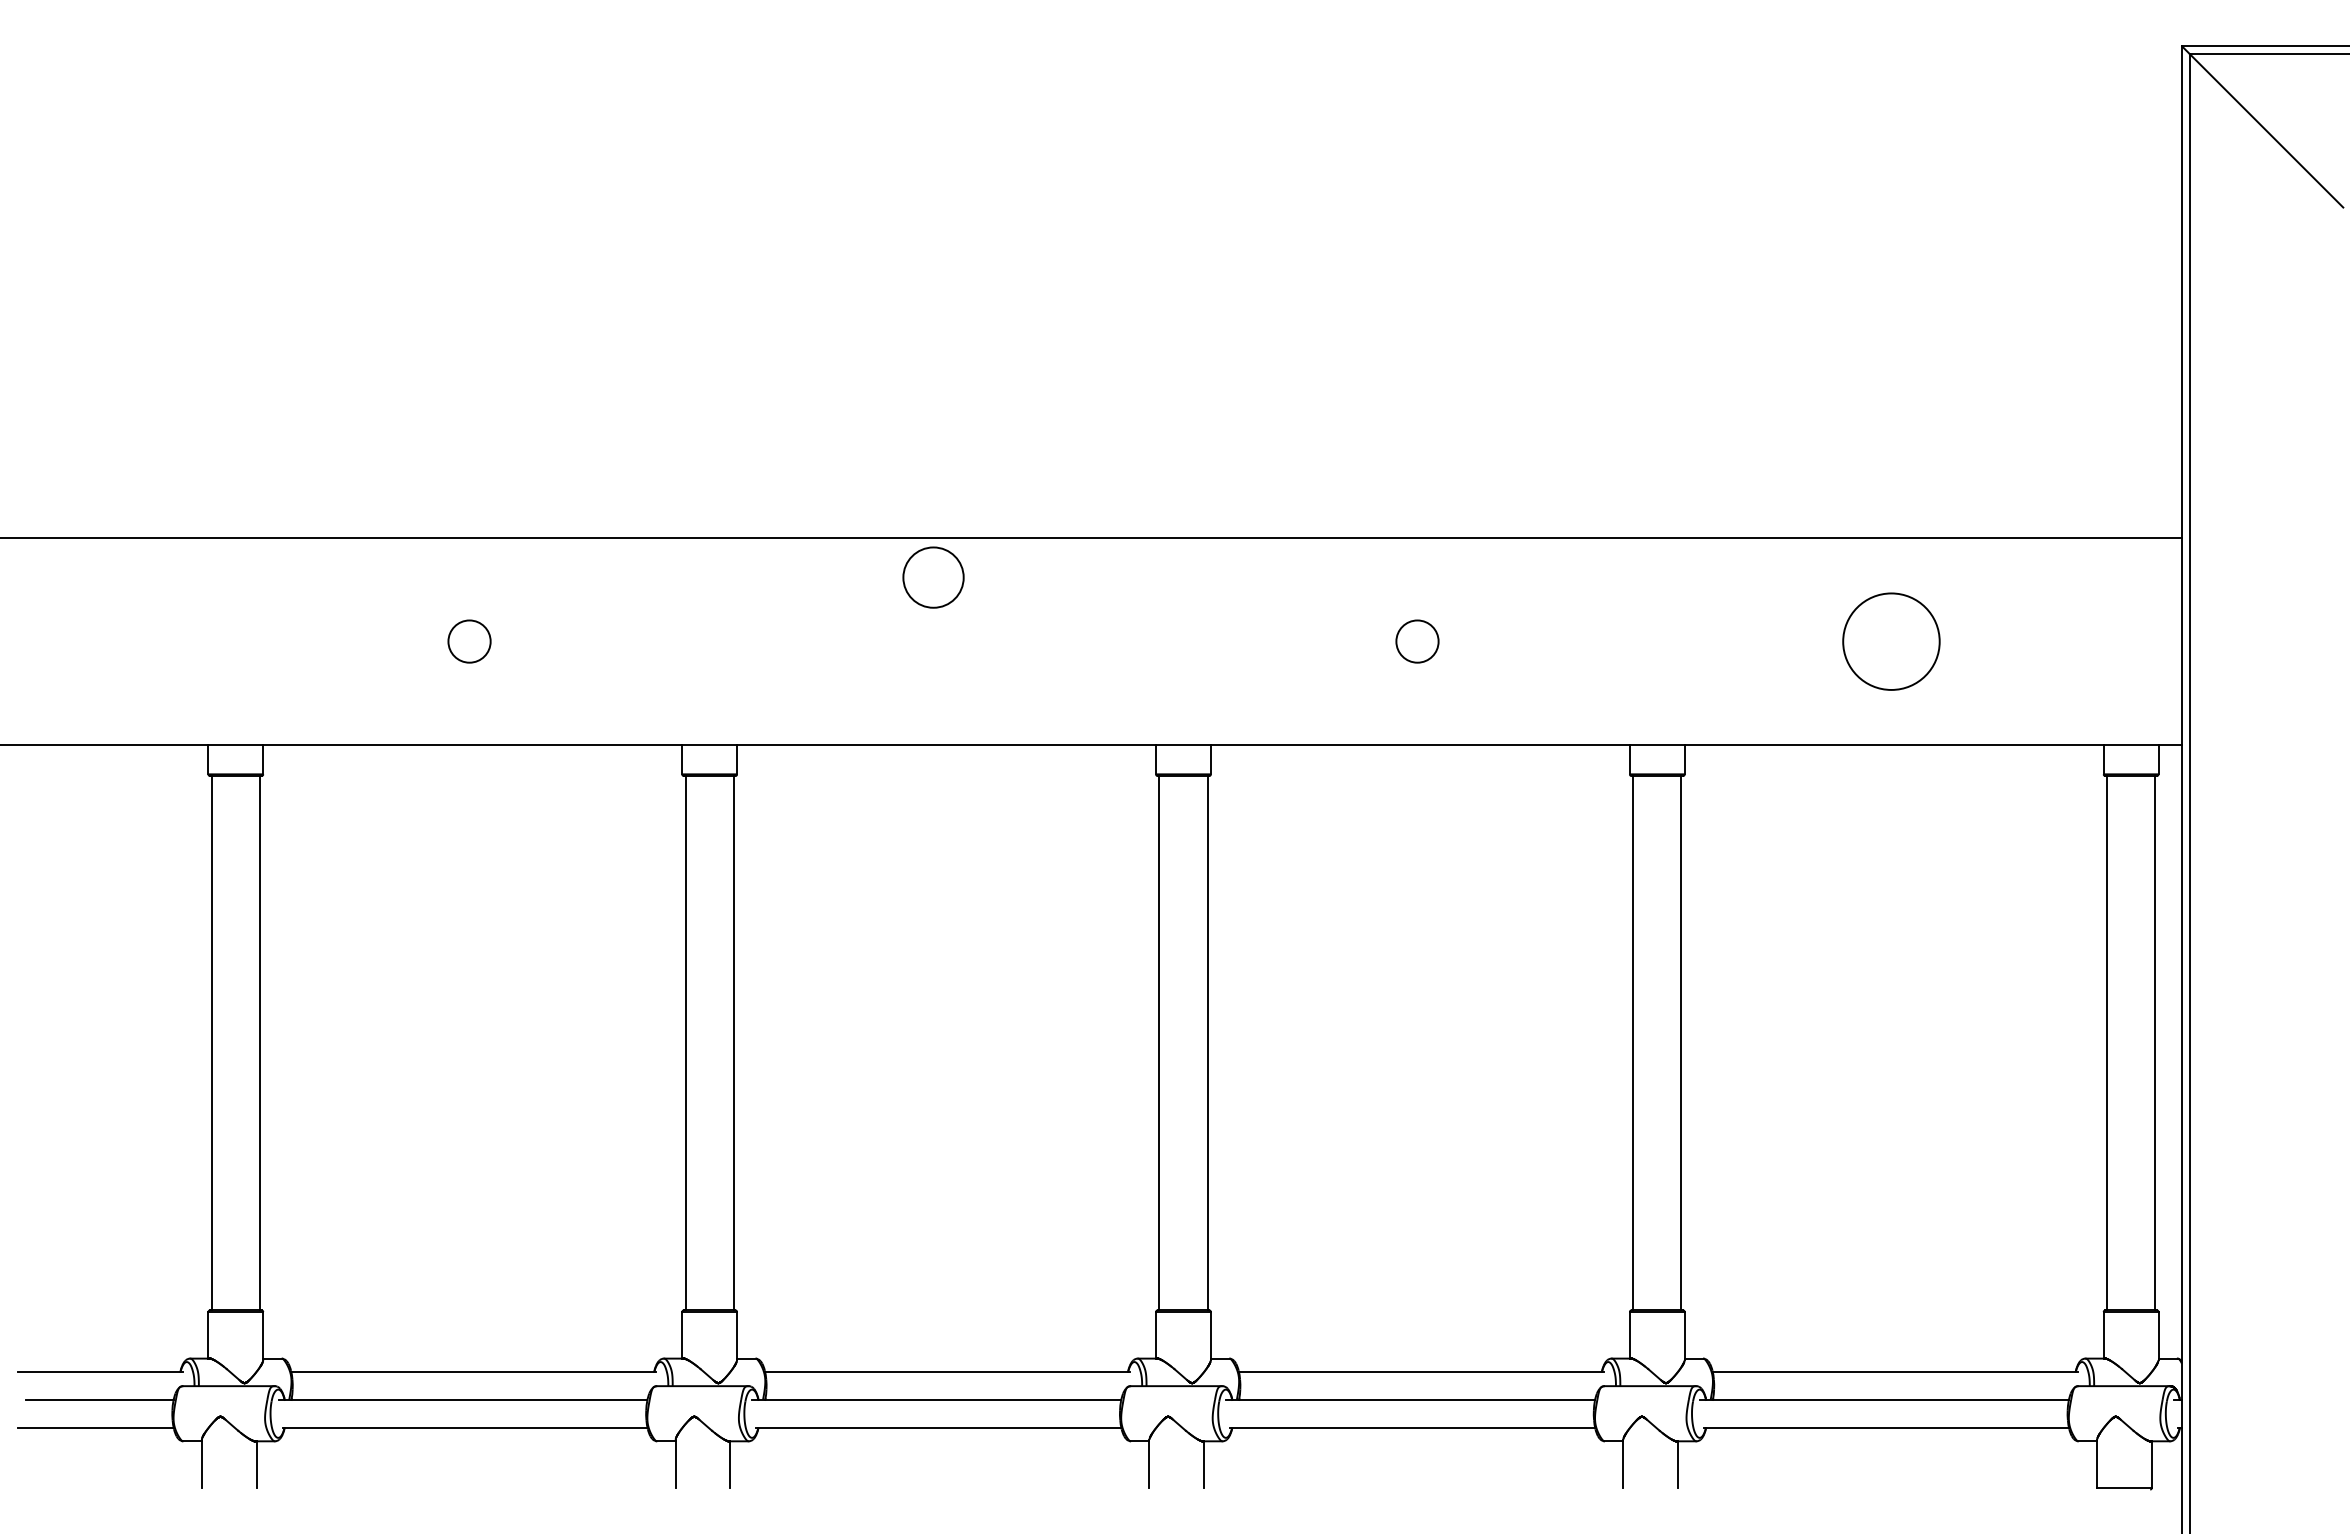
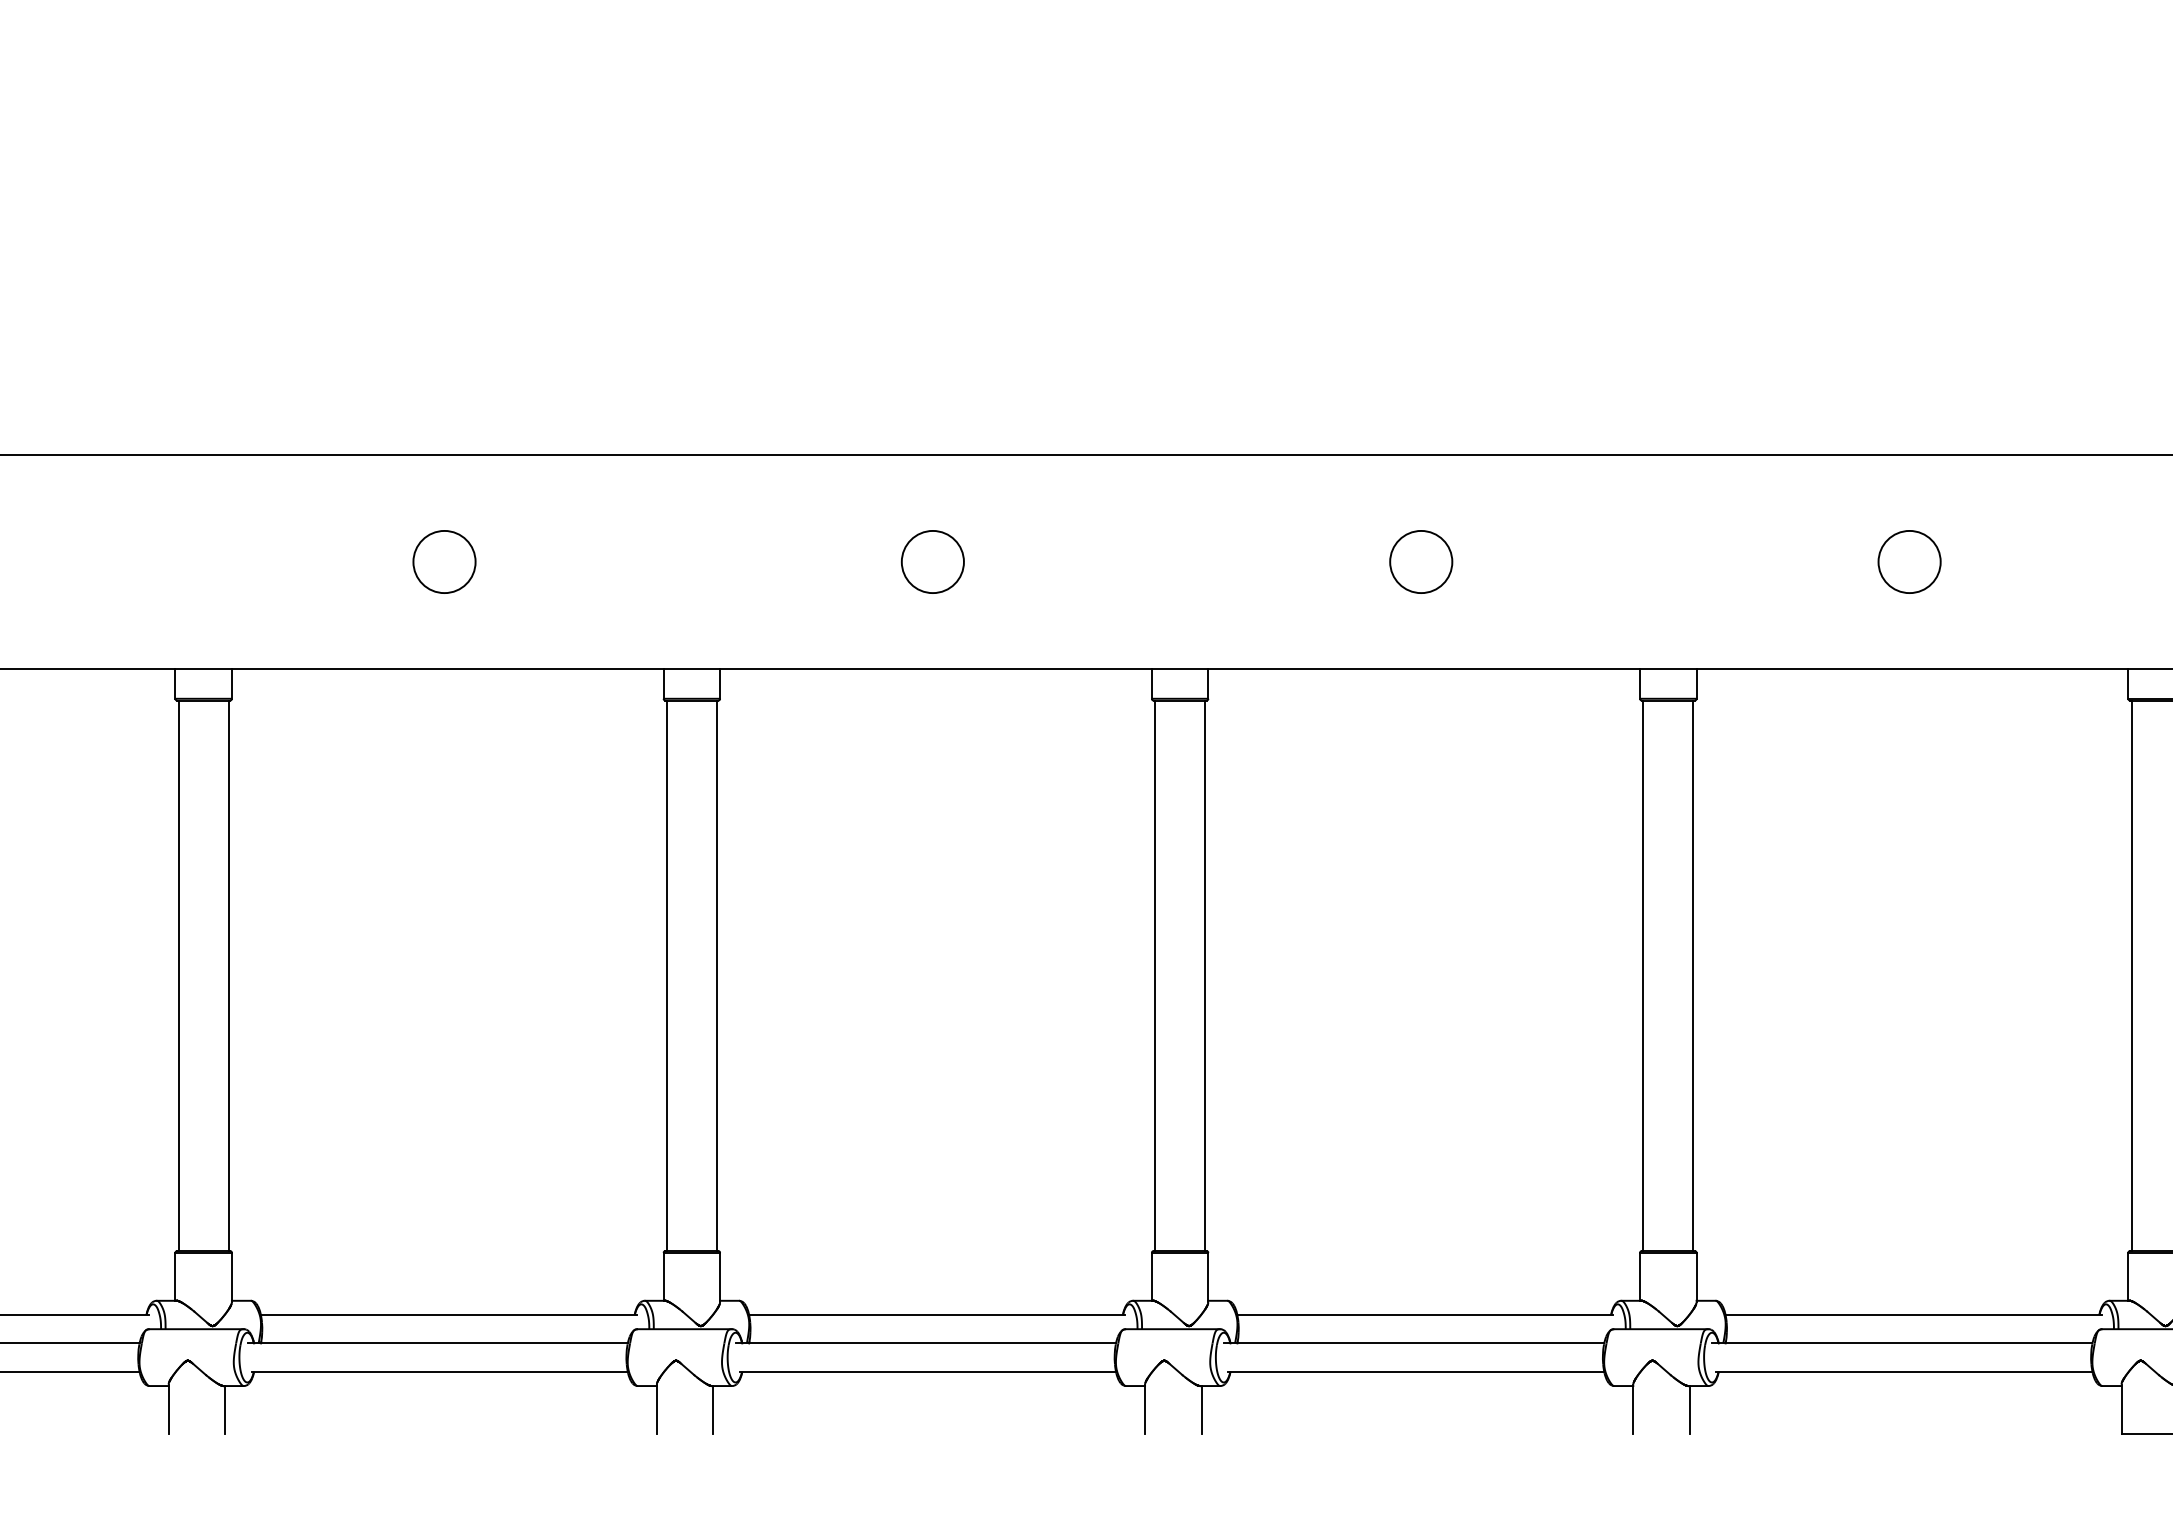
circle: (933, 577) -> (932, 561), moved
circle: (469, 641) -> (444, 561), size x1.43
circle: (1417, 641) -> (1421, 561), size x1.43
circle: (1891, 641) -> (1909, 561), size x0.62

